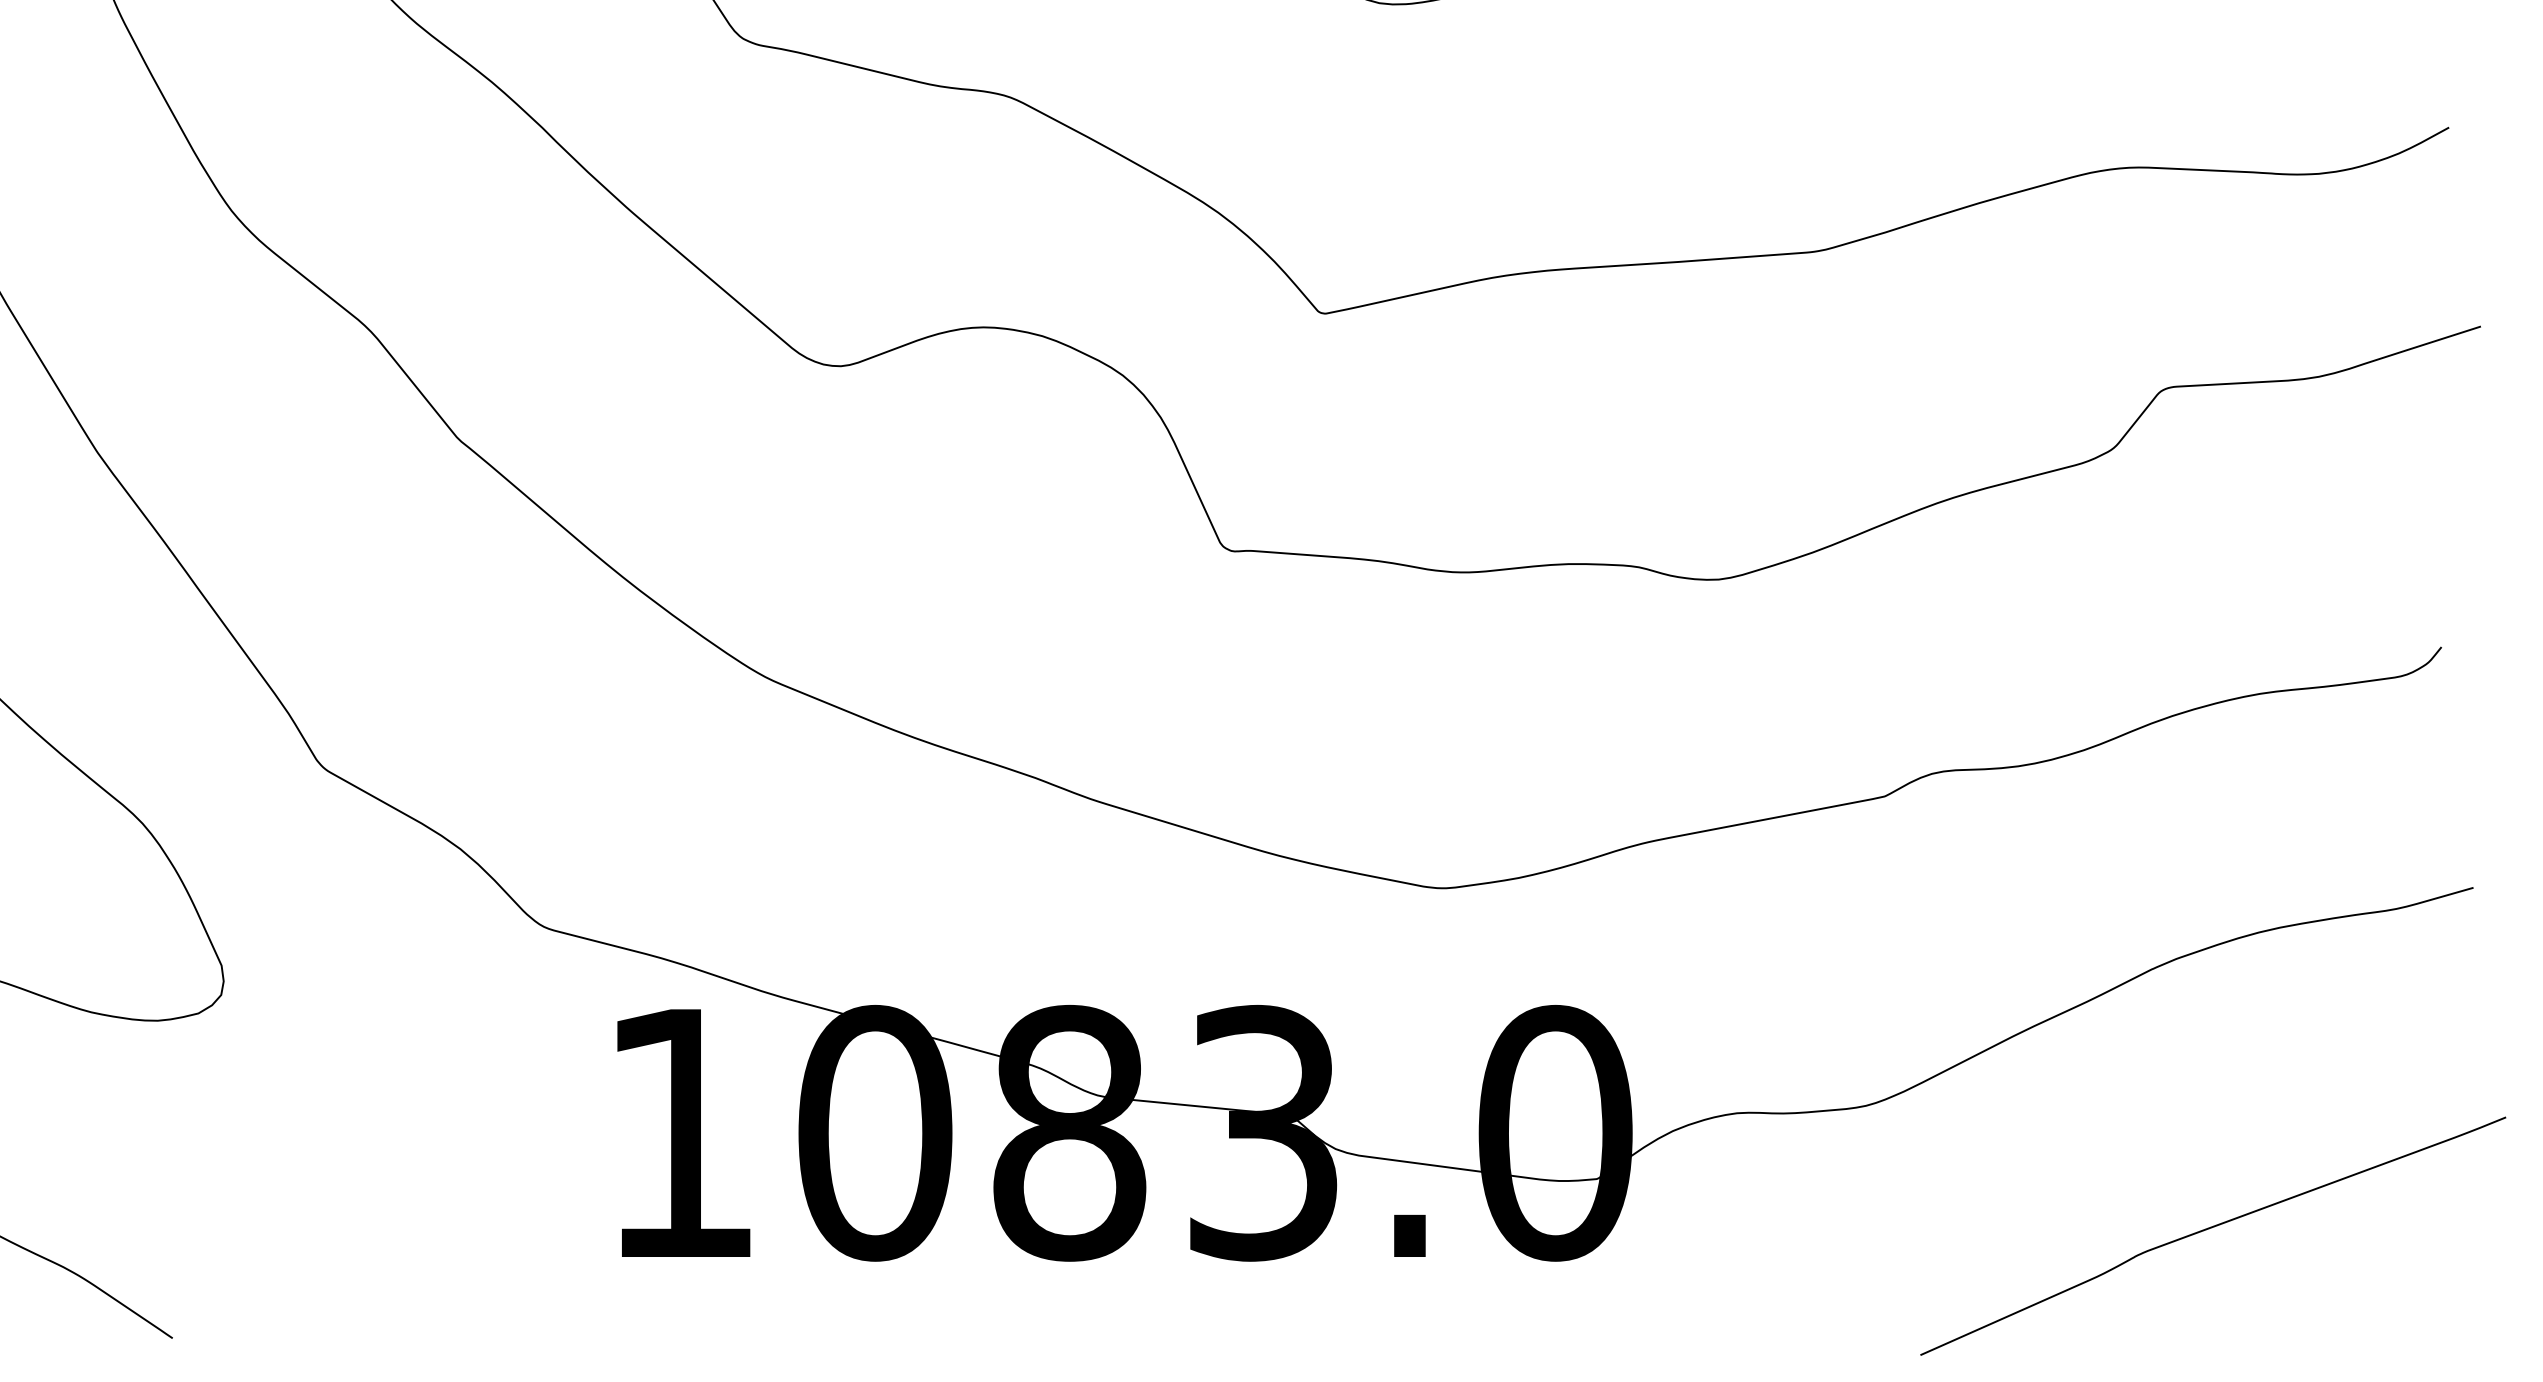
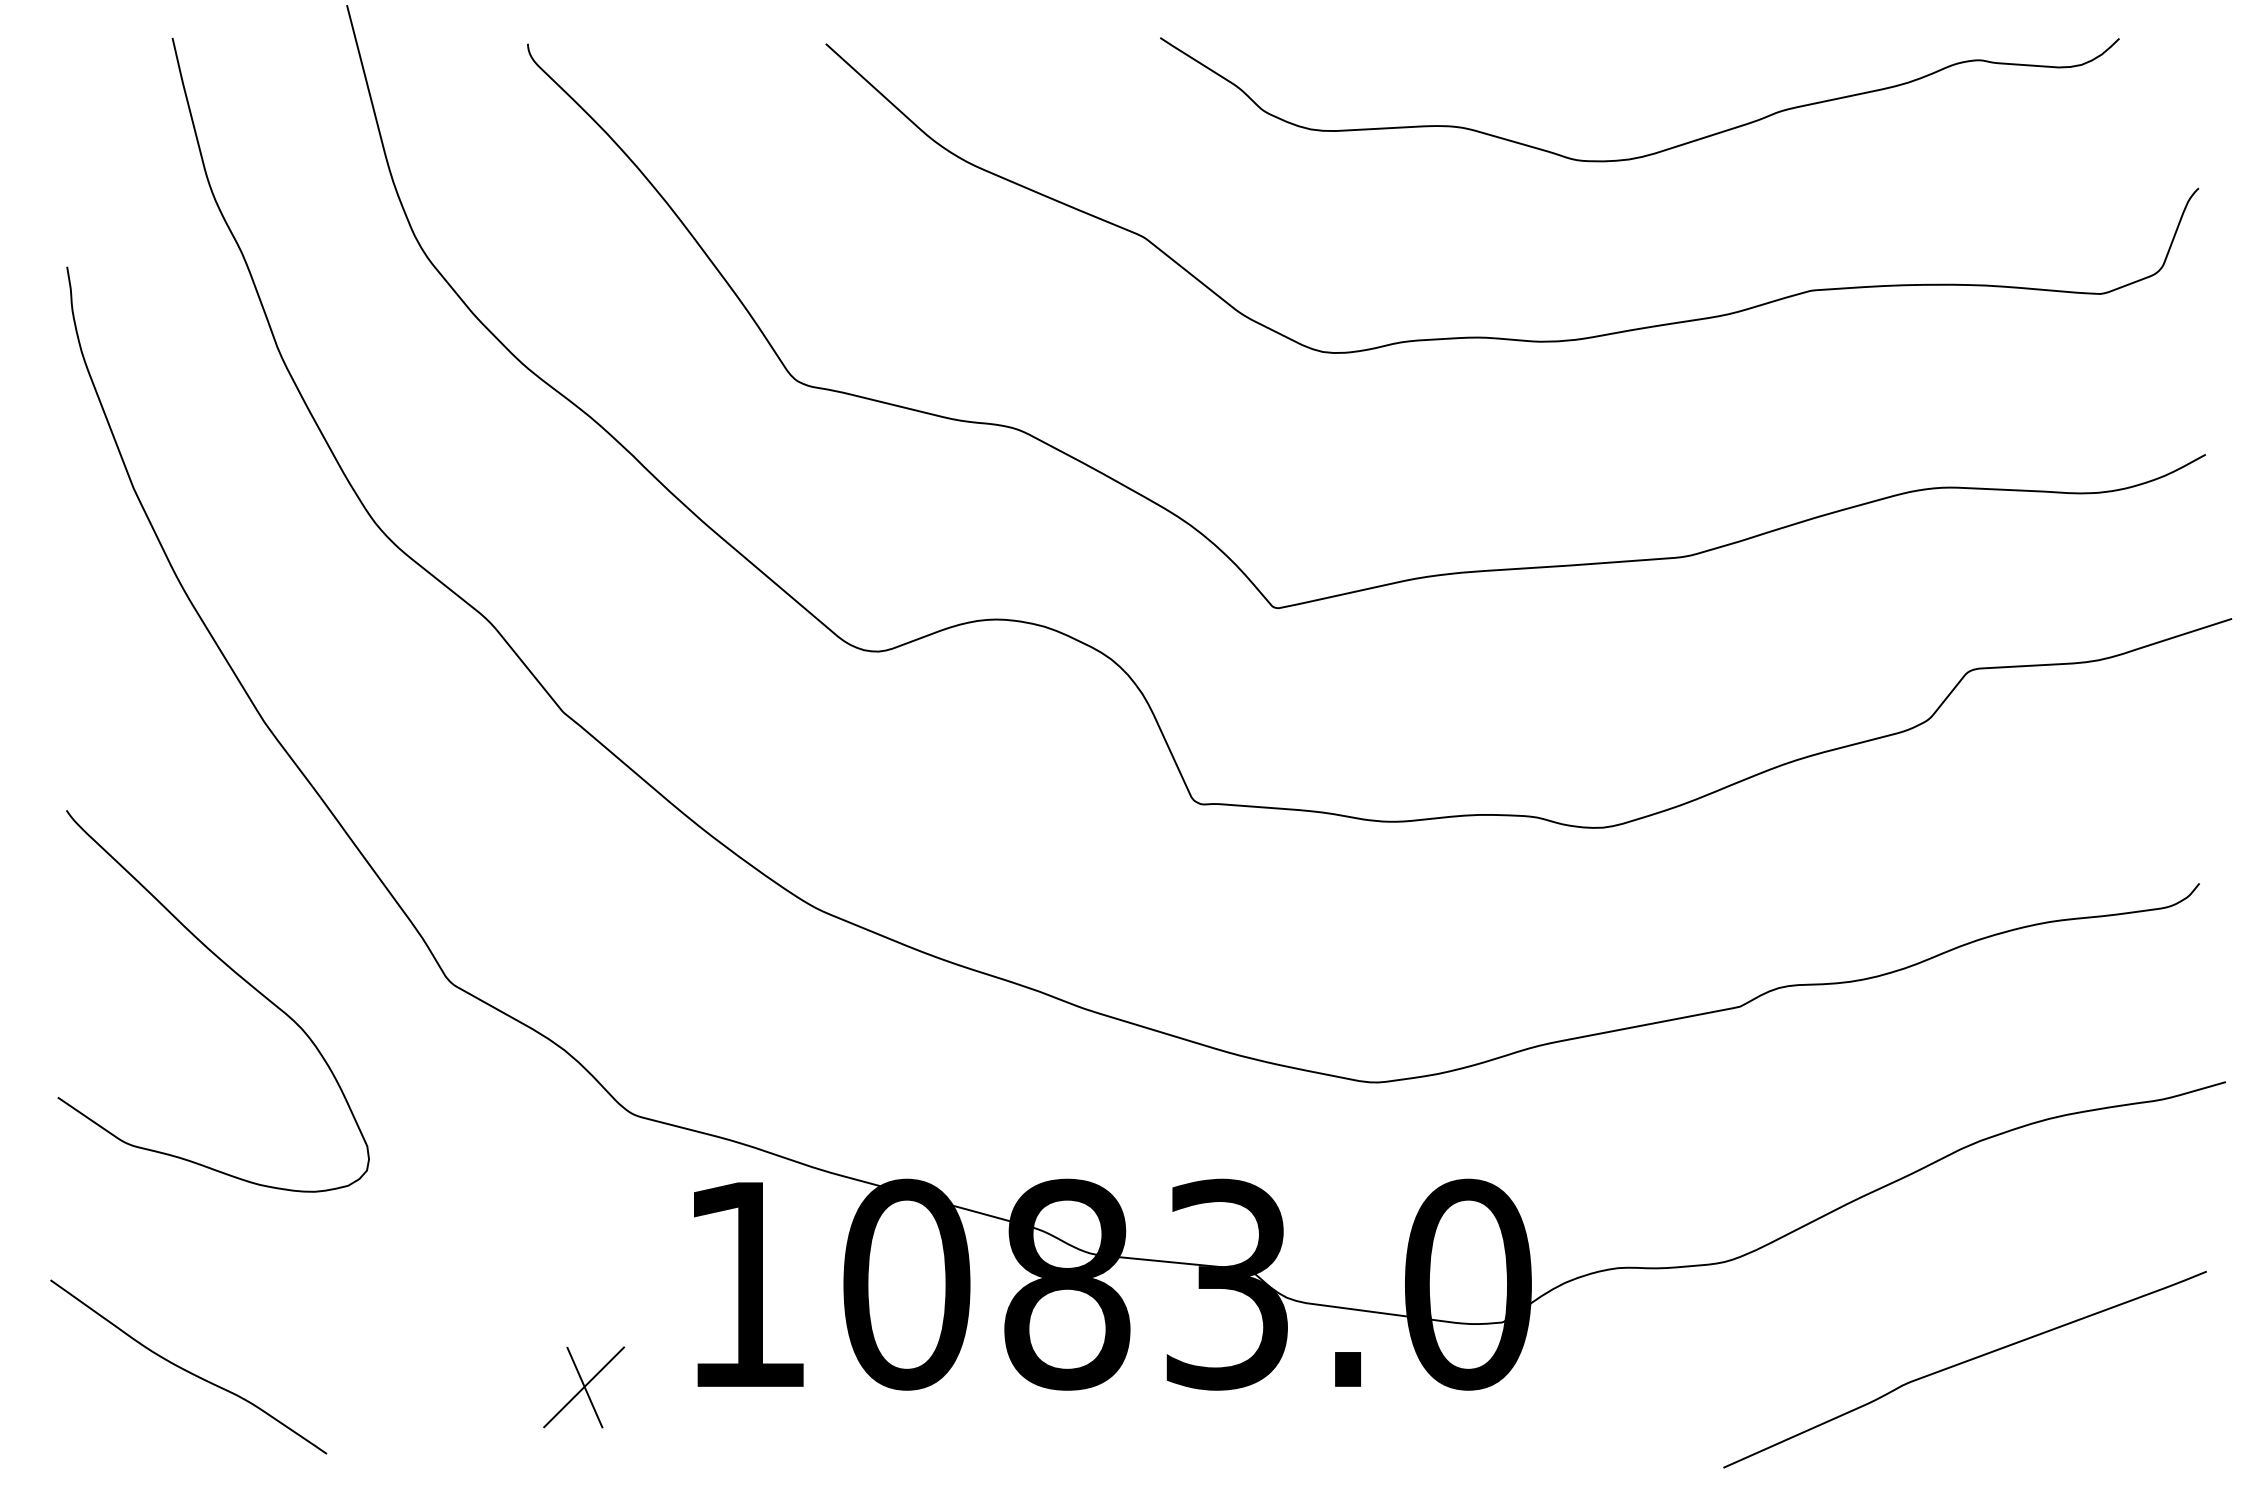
curve: (2208, 1229) -> (1961, 1364), moved
part: (484, 1257) -> (584, 1387), added

